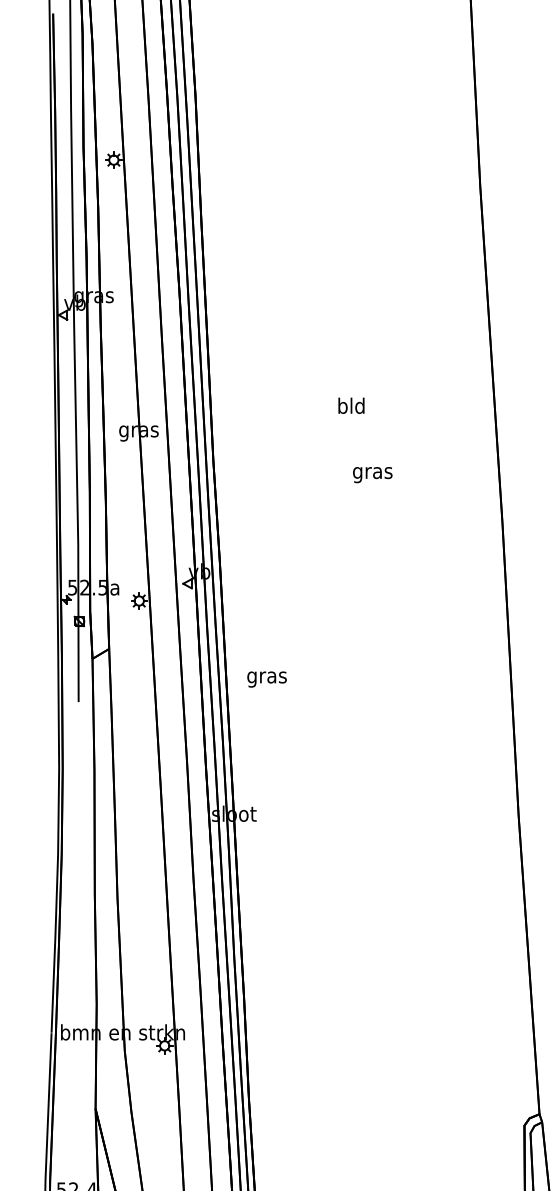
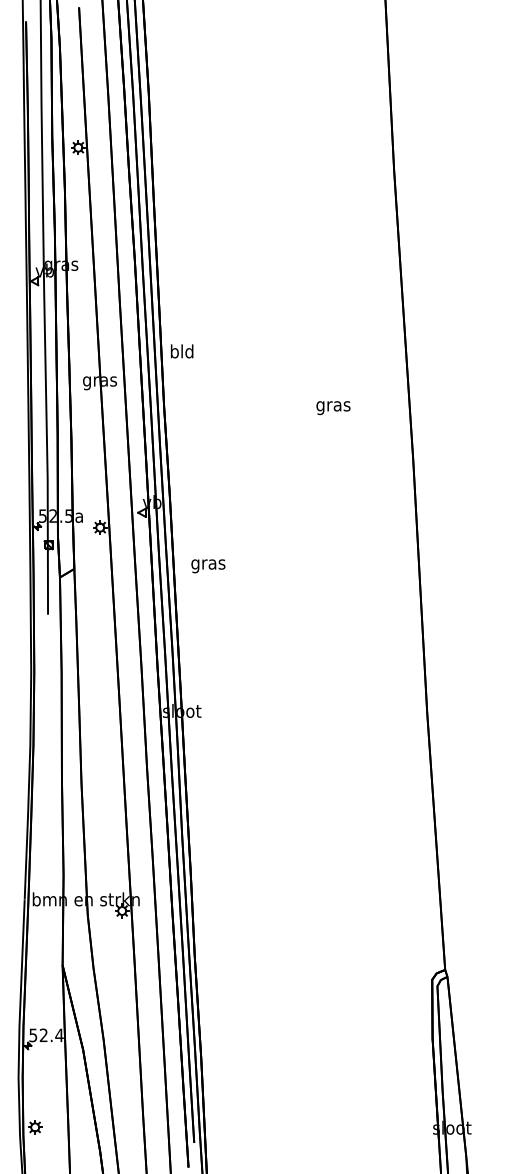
text: (351, 405) -> (182, 351), moved
text: (372, 475) -> (333, 408), moved
text: (267, 679) -> (208, 566), moved

